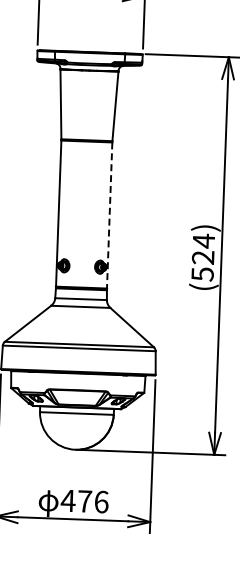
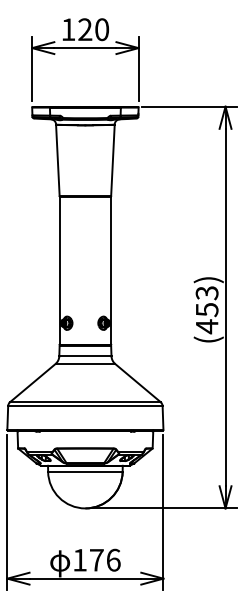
line: (110, 215) -> (111, 270), dashed -> solid
text: (202, 257) -> (206, 309), (524) -> (453)
text: (67, 501) -> (79, 560), 476 -> 176

